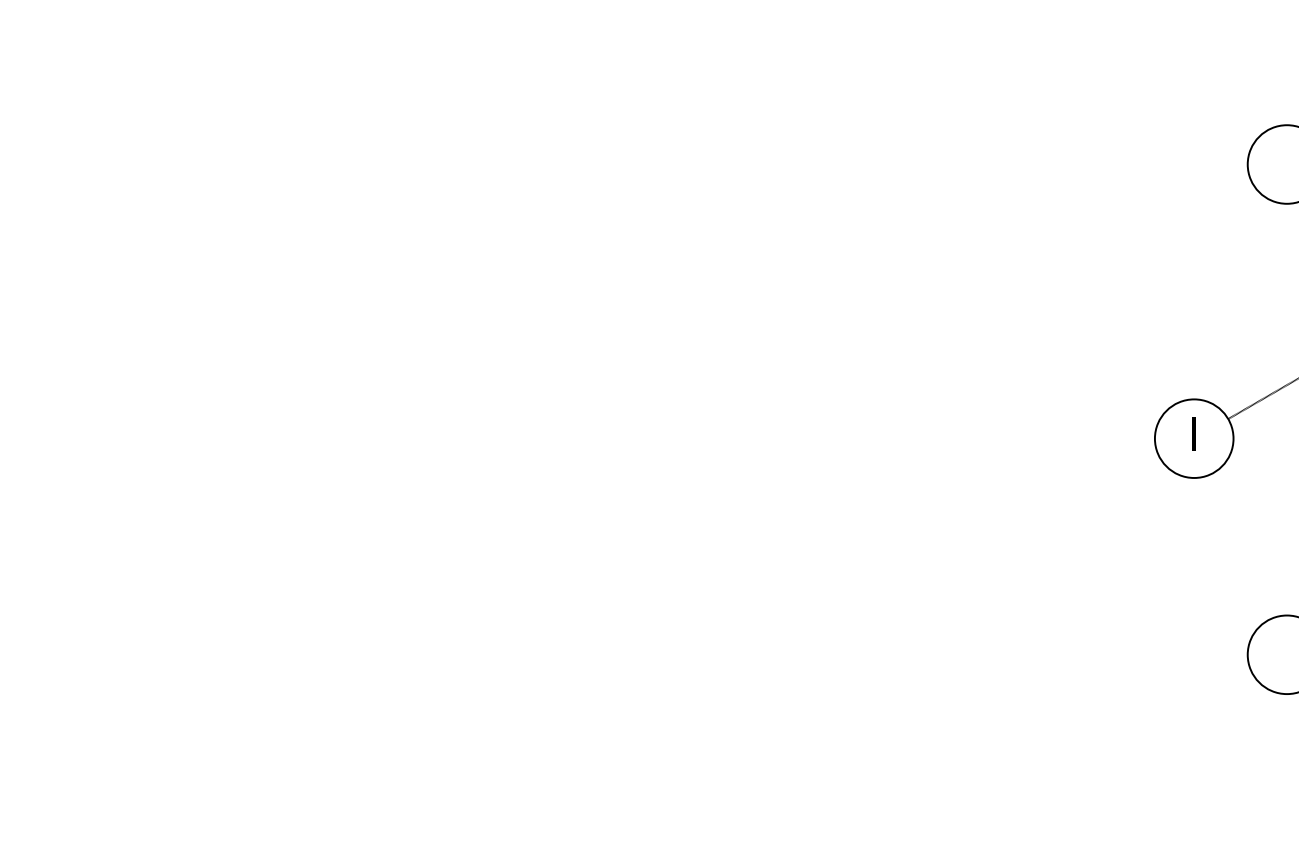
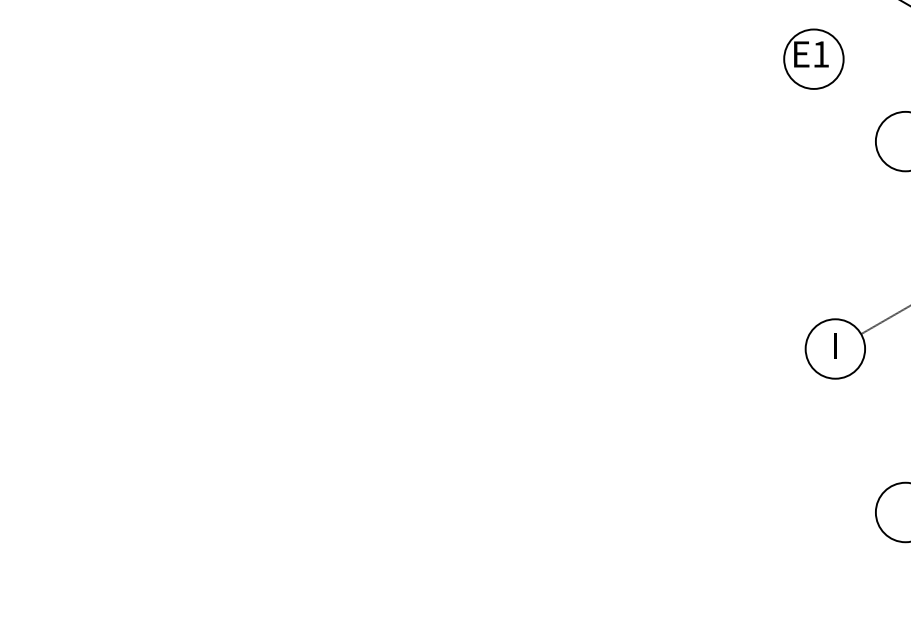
part: (1165, 55) -> (813, 59), added

